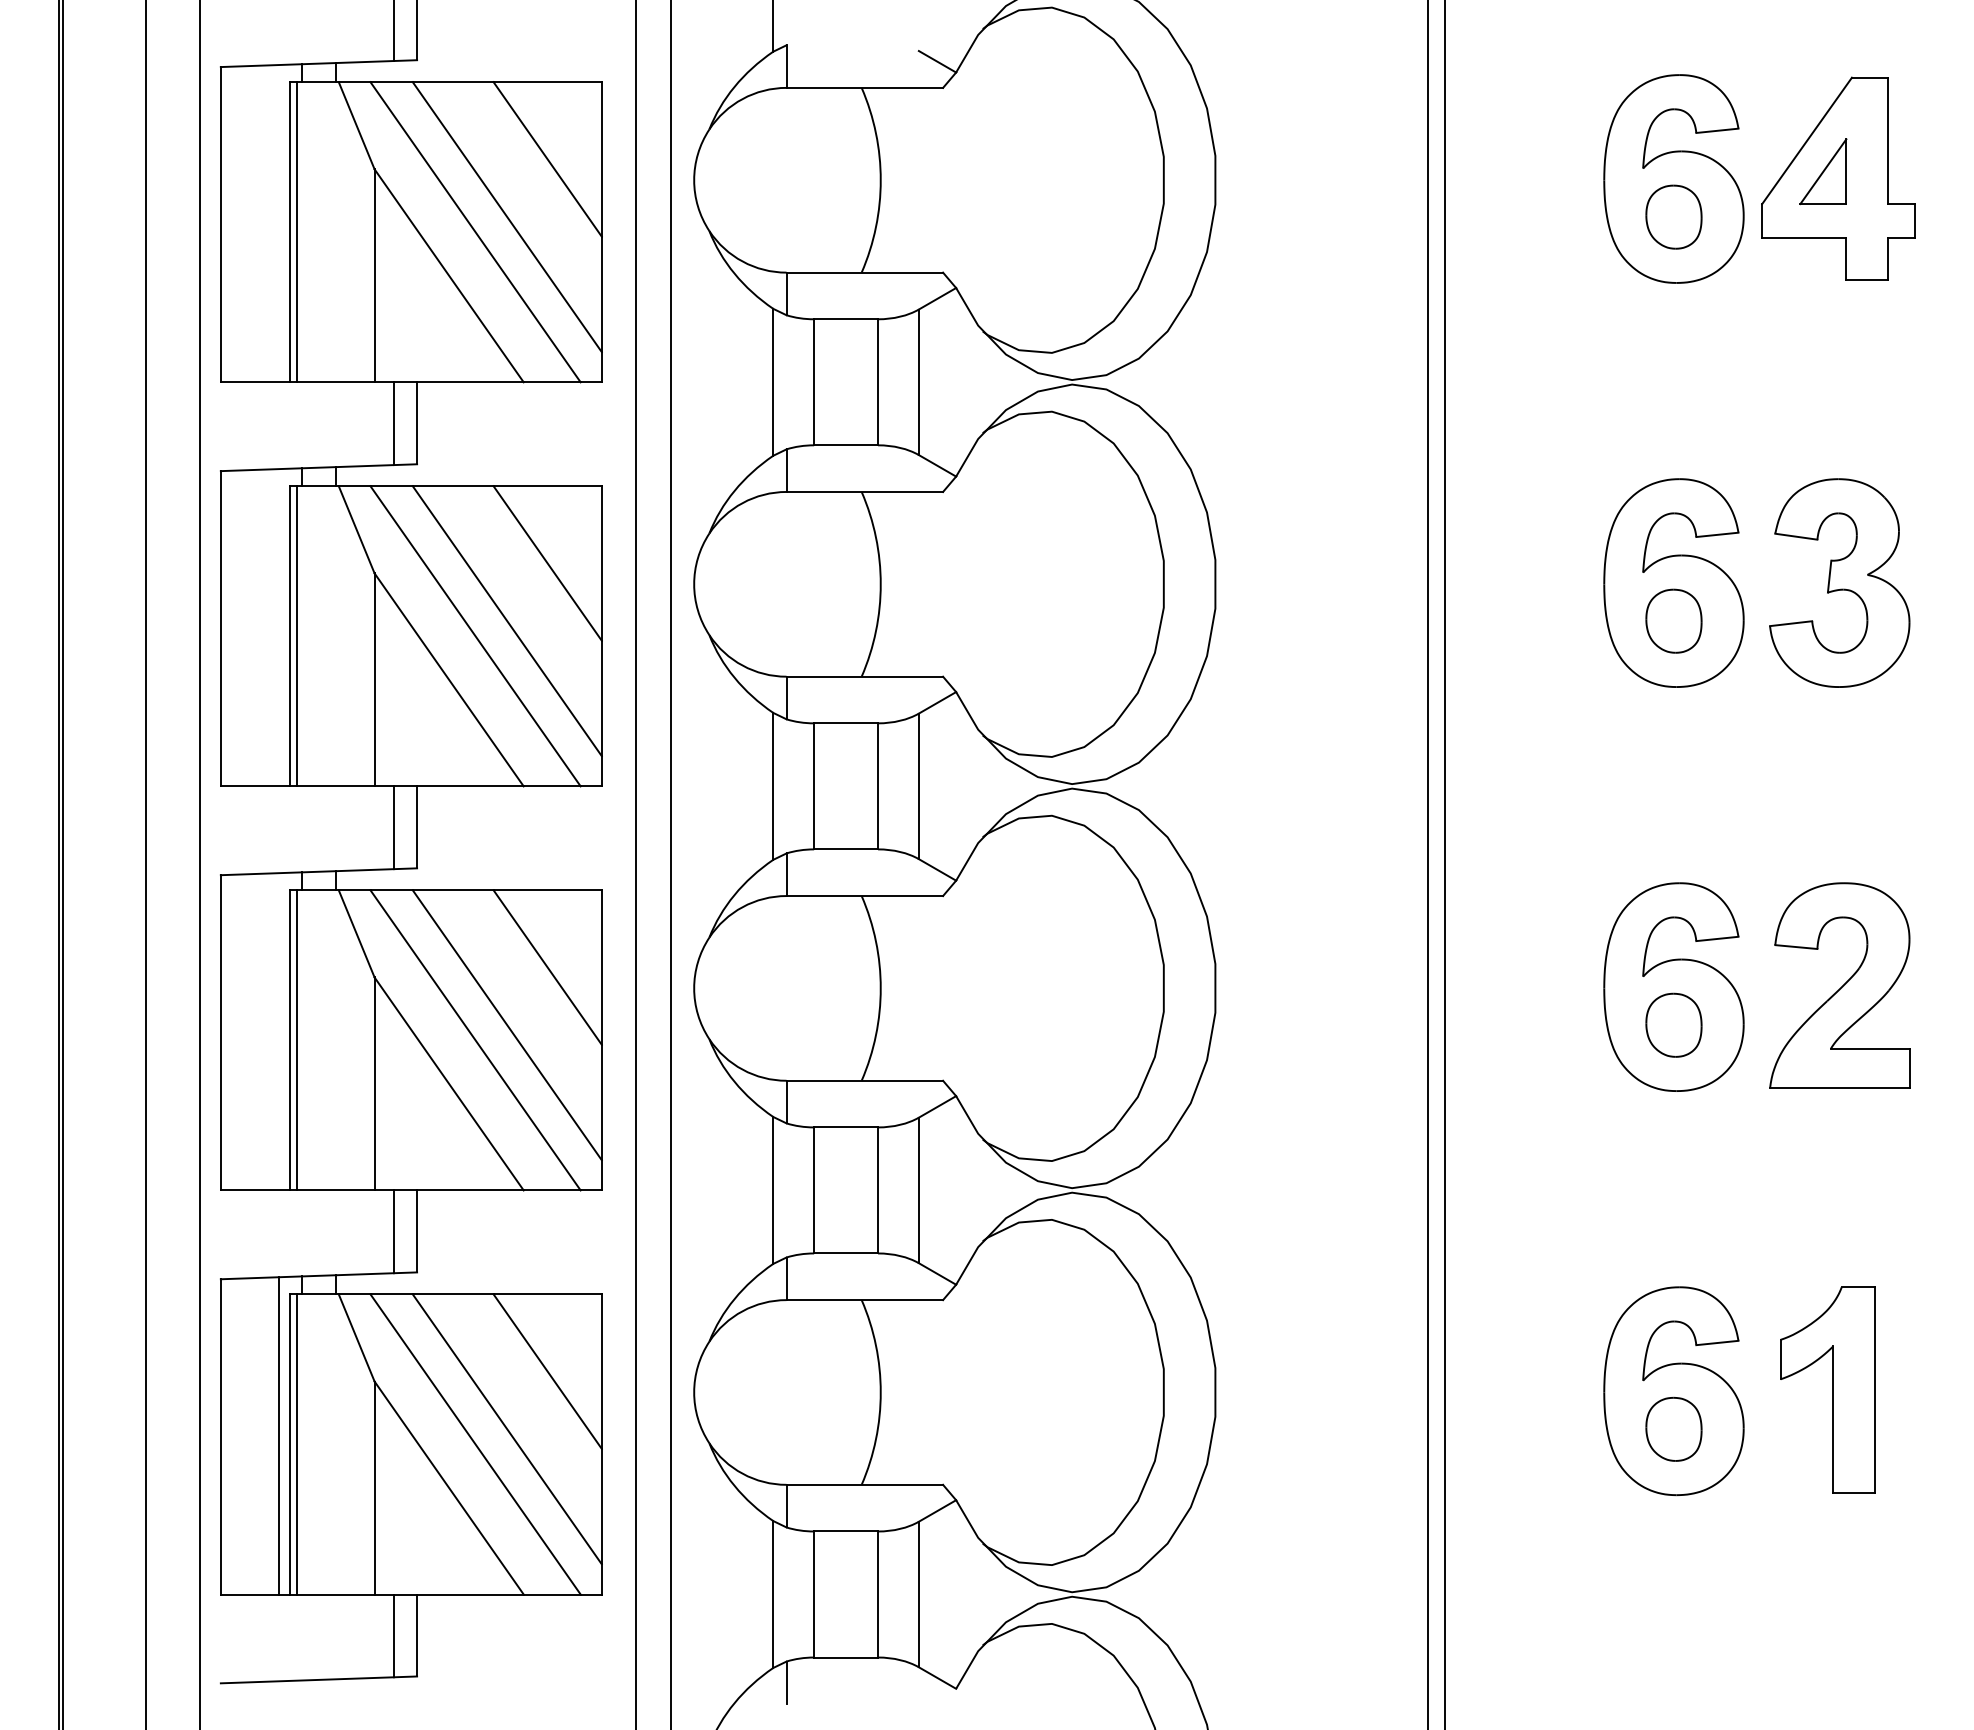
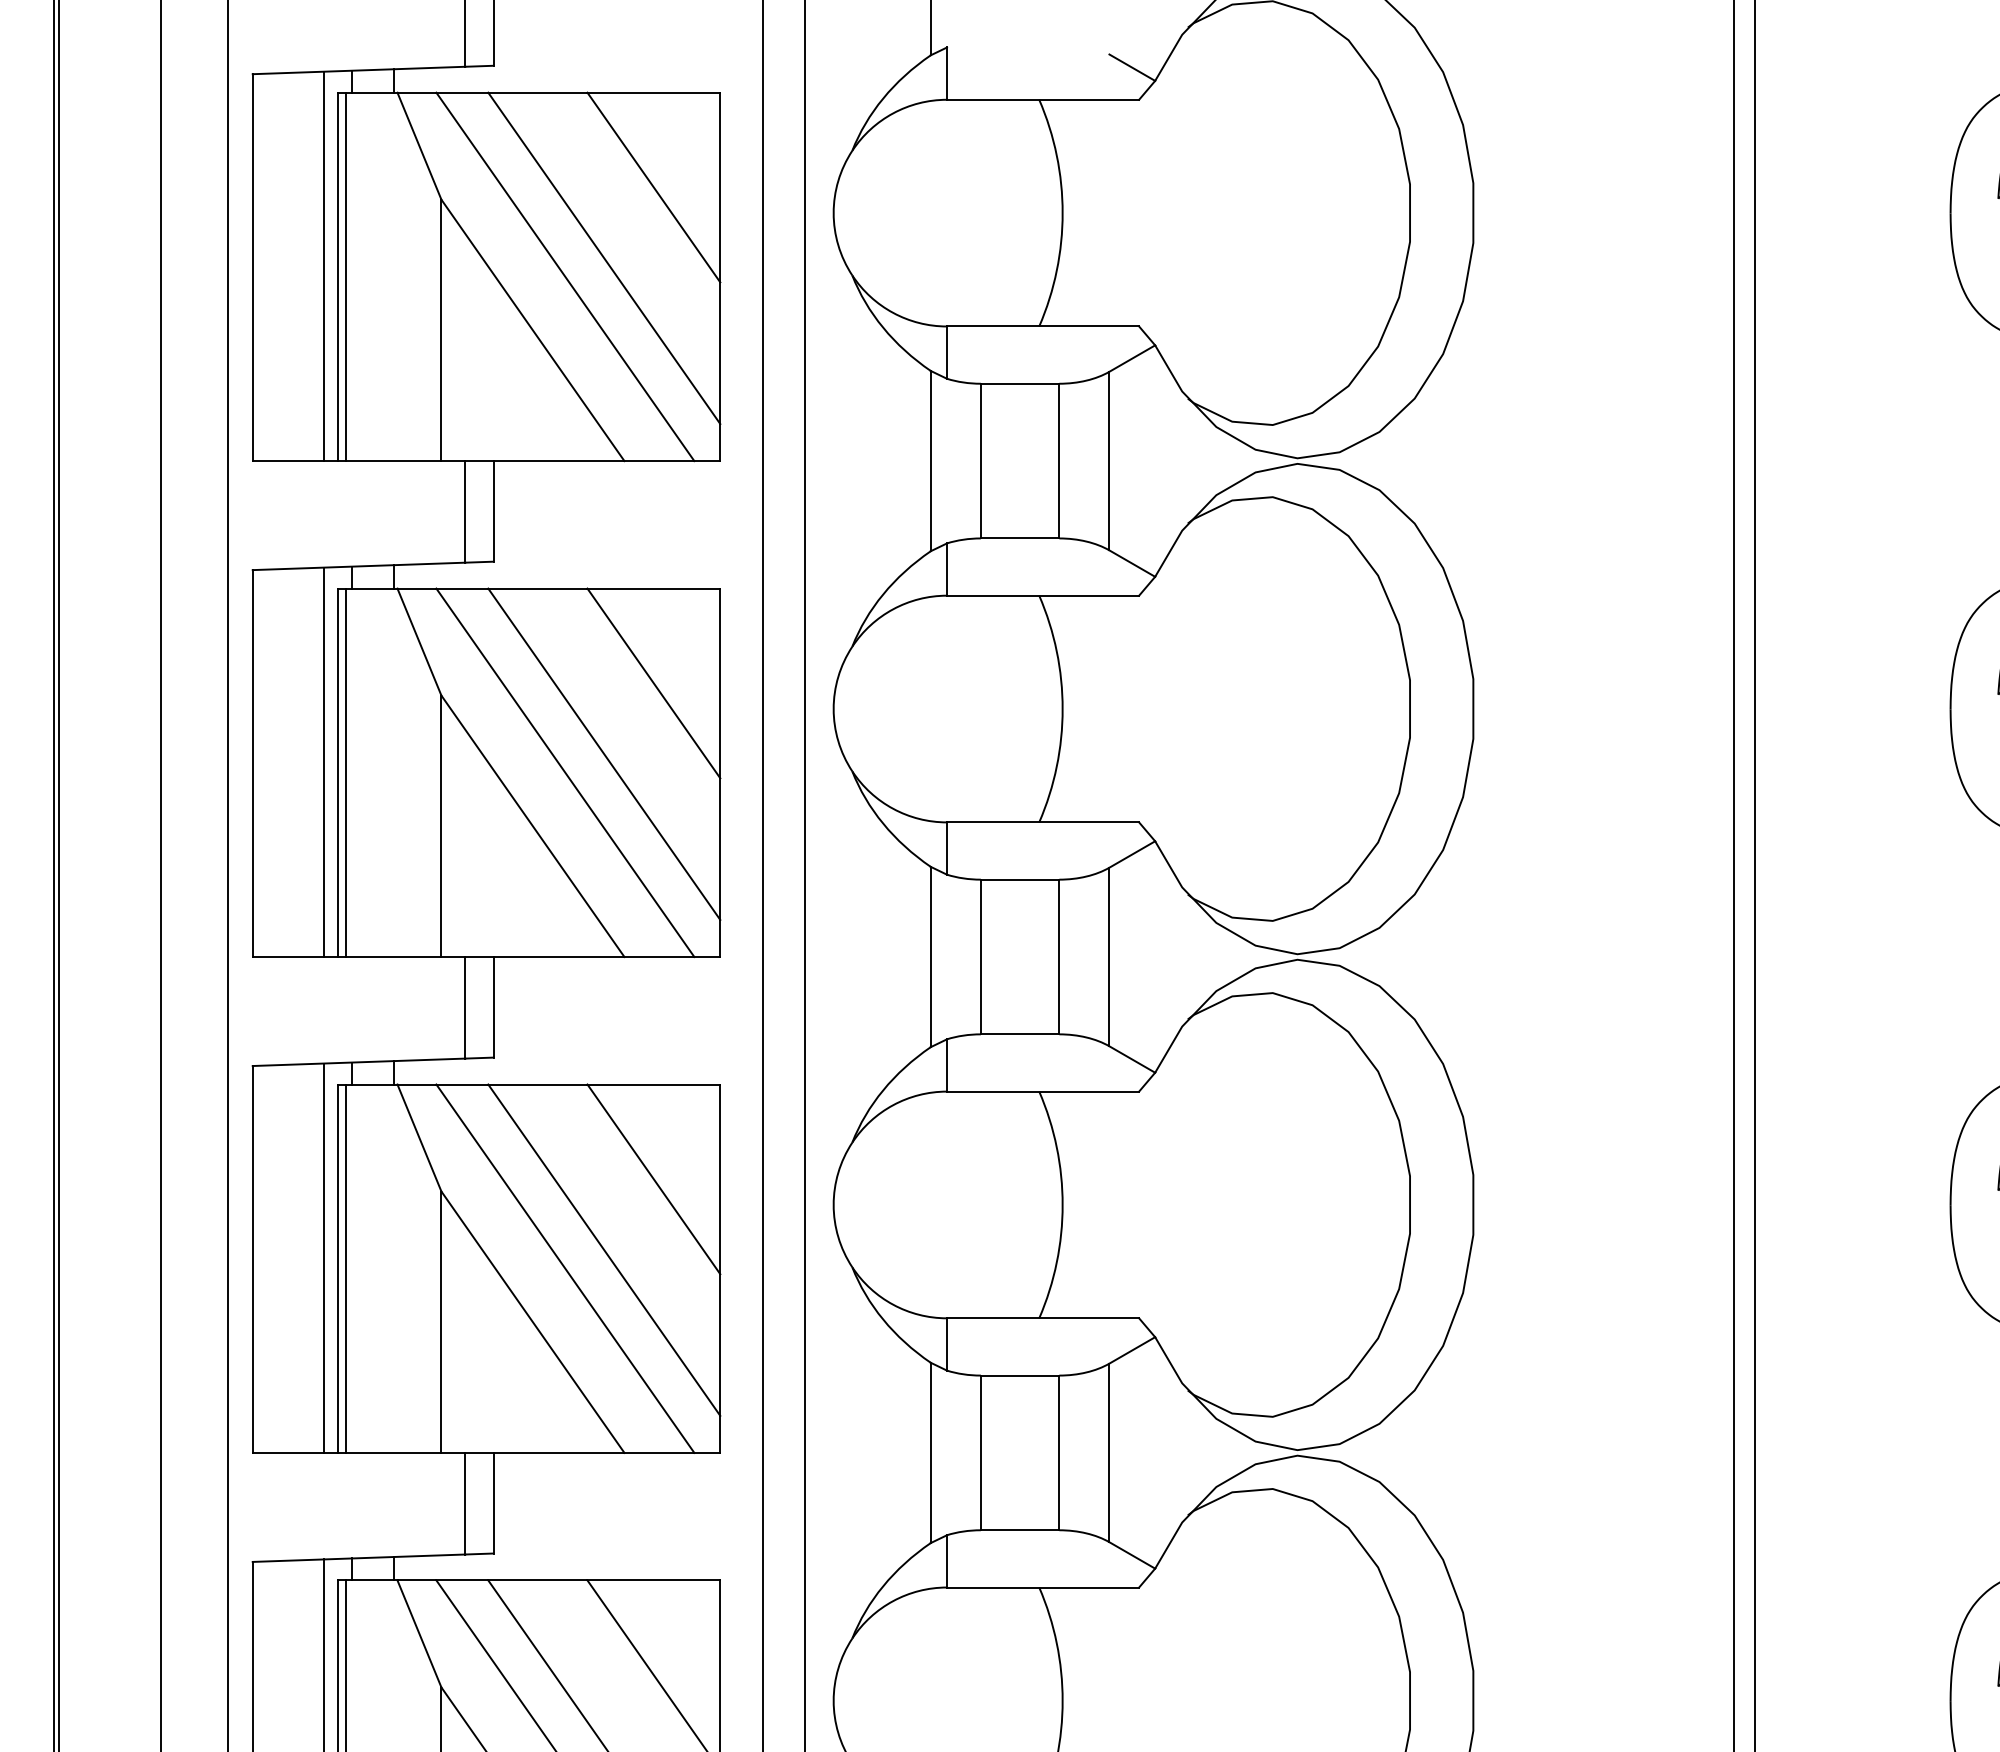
line: (278, 223) -> (323, 266), added
line: (278, 627) -> (323, 762), added
line: (278, 1031) -> (323, 1257), added

